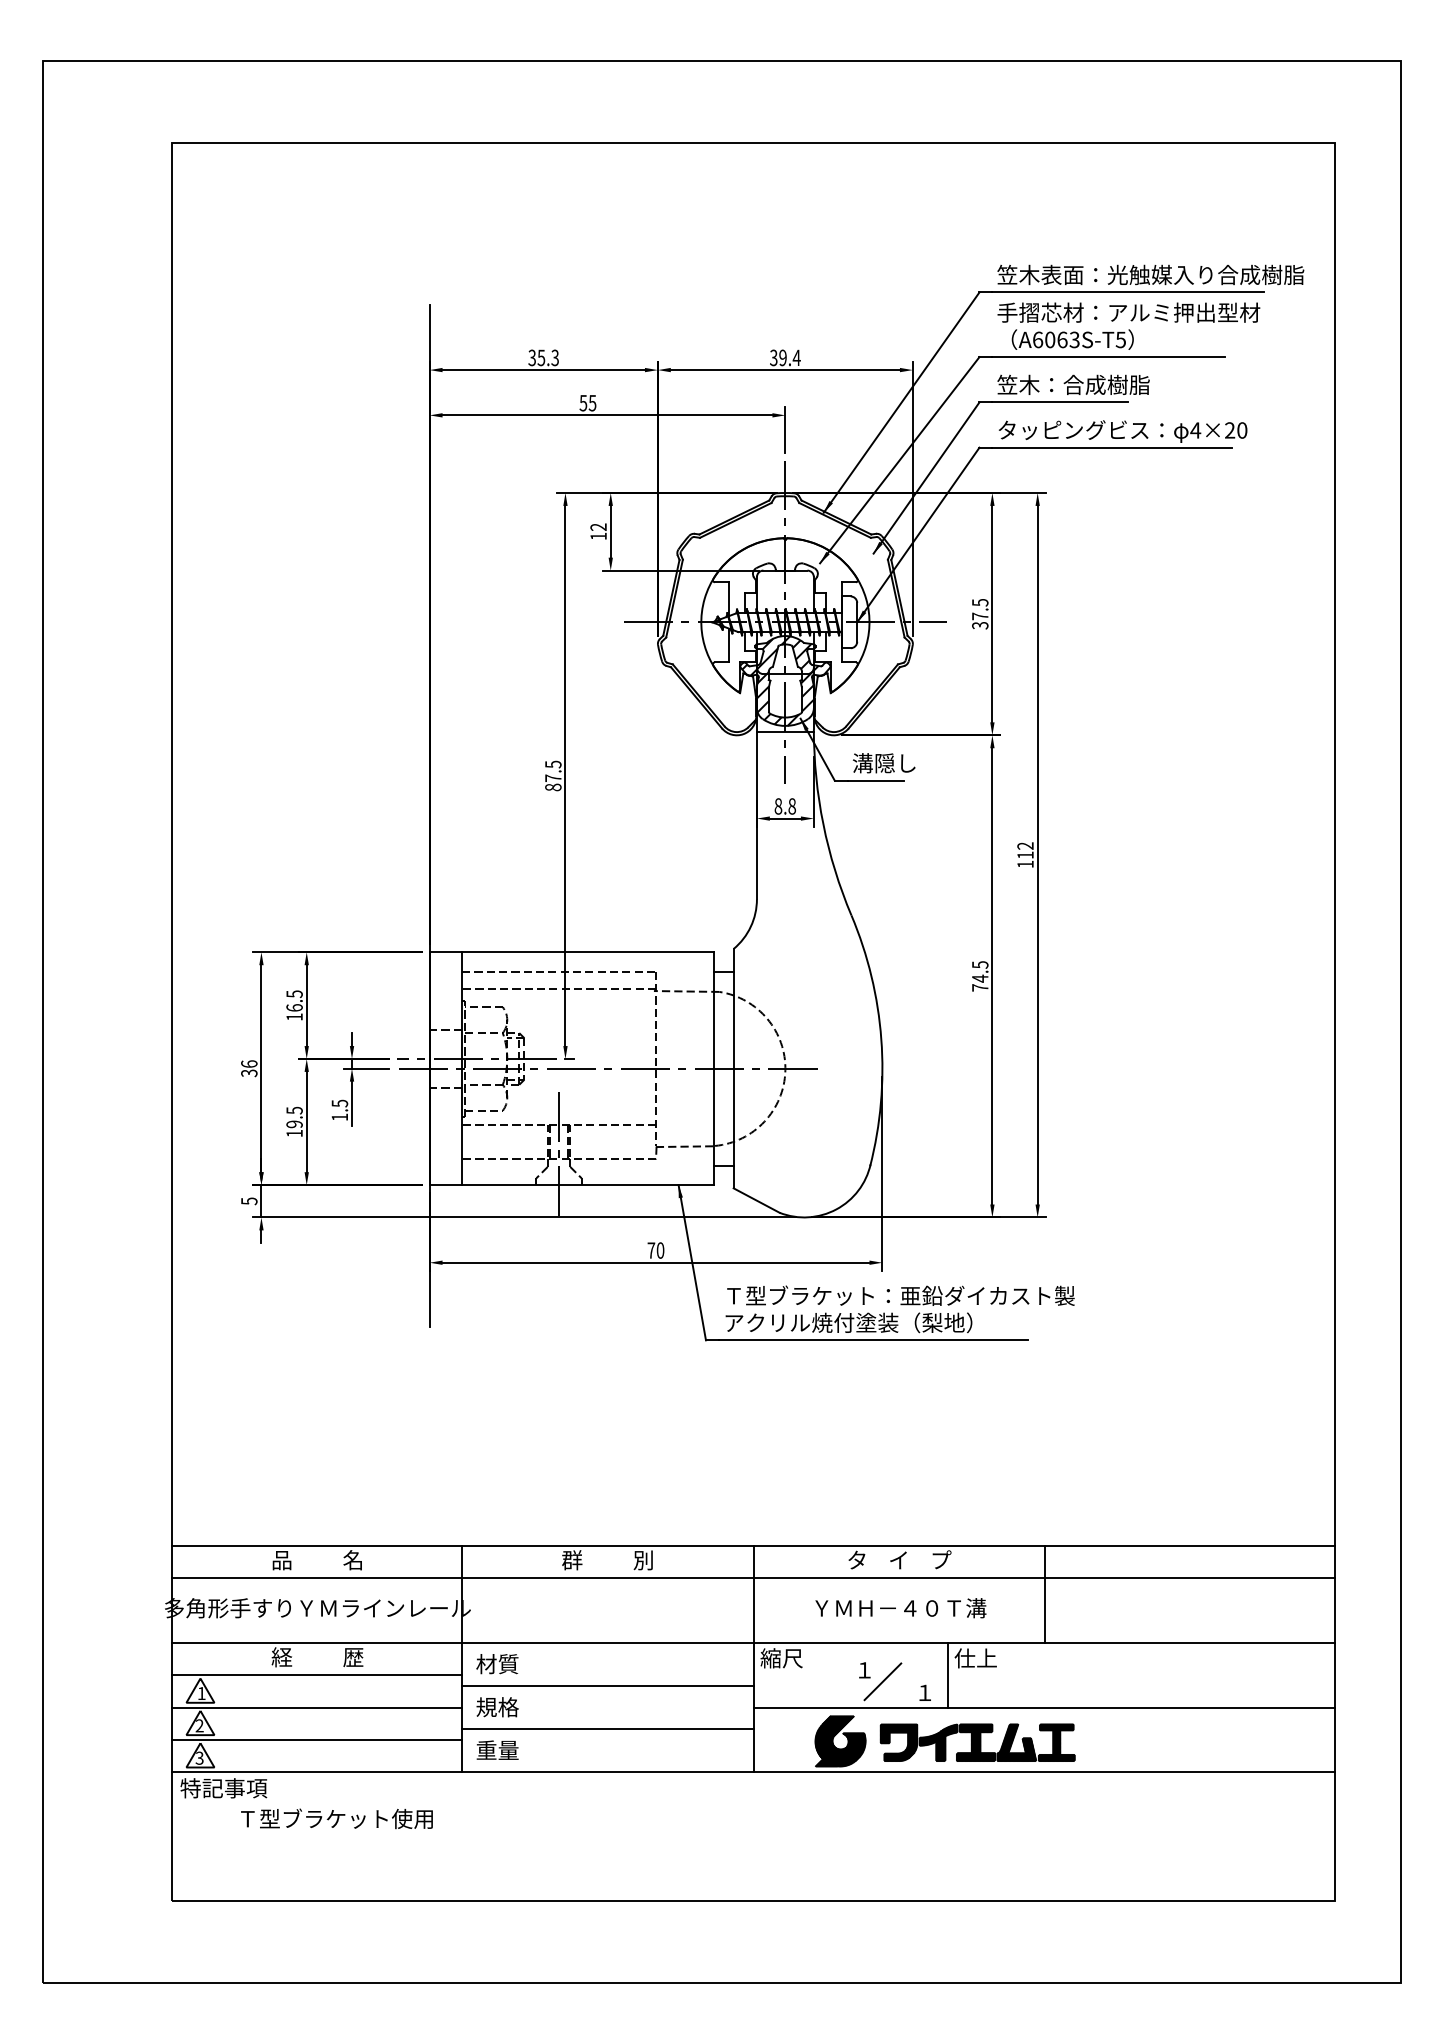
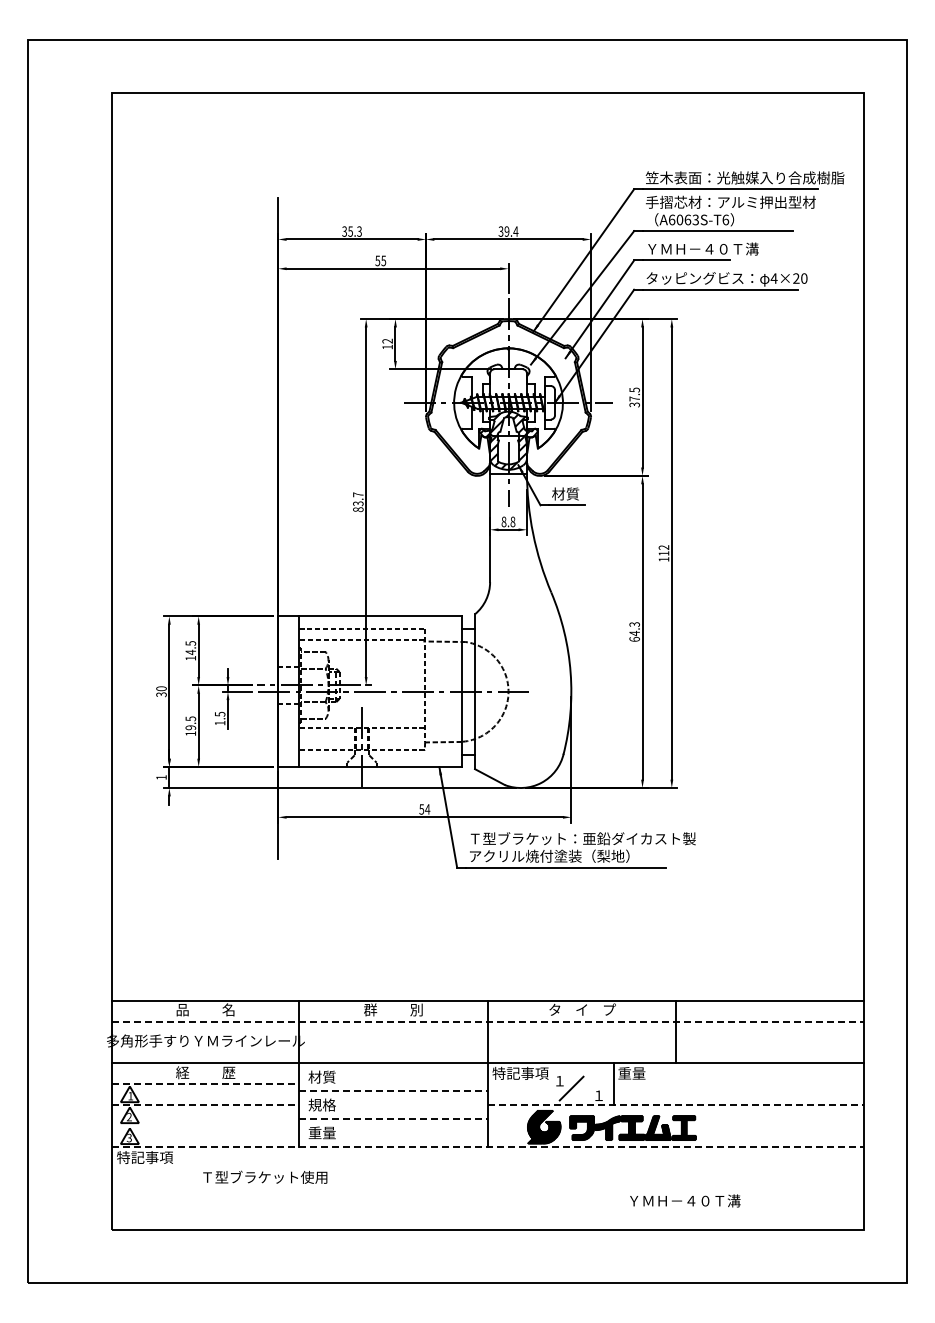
text: (1120, 339) -> (725, 219), A6063S-T5 -> A6063S-T6
text: (1083, 383) -> (701, 248), 笠木：合成樹脂 -> ＹＭＨ－４０Ｔ溝
text: (884, 762) -> (572, 493), 溝隠し -> 材質
text: (553, 771) -> (358, 499), 87.5 -> 83.7
text: (979, 975) -> (634, 631), 74.5 -> 64.3
text: (294, 1008) -> (190, 652), 16.5 -> 14.5
text: (249, 1063) -> (161, 688), 36 -> 30
text: (249, 1201) -> (161, 777), 5 -> 1
text: (655, 1250) -> (424, 809), 70 -> 54
line: (754, 1578) -> (488, 1021), solid -> dashed
text: (901, 1607) -> (685, 1200), moved
text: (803, 1656) -> (520, 1072), 縮尺 -> 特記事項
text: (975, 1658) -> (631, 1073), 仕上 -> 重量
line: (317, 1675) -> (205, 1084), solid -> dashed
line: (609, 1686) -> (394, 1091), solid -> dashed
line: (317, 1707) -> (205, 1105), solid -> dashed
line: (1044, 1707) -> (676, 1105), solid -> dashed
line: (609, 1729) -> (394, 1119), solid -> dashed
line: (317, 1740) -> (205, 1126), removed
line: (754, 1772) -> (488, 1147), solid -> dashed
text: (337, 1817) -> (265, 1176), moved

